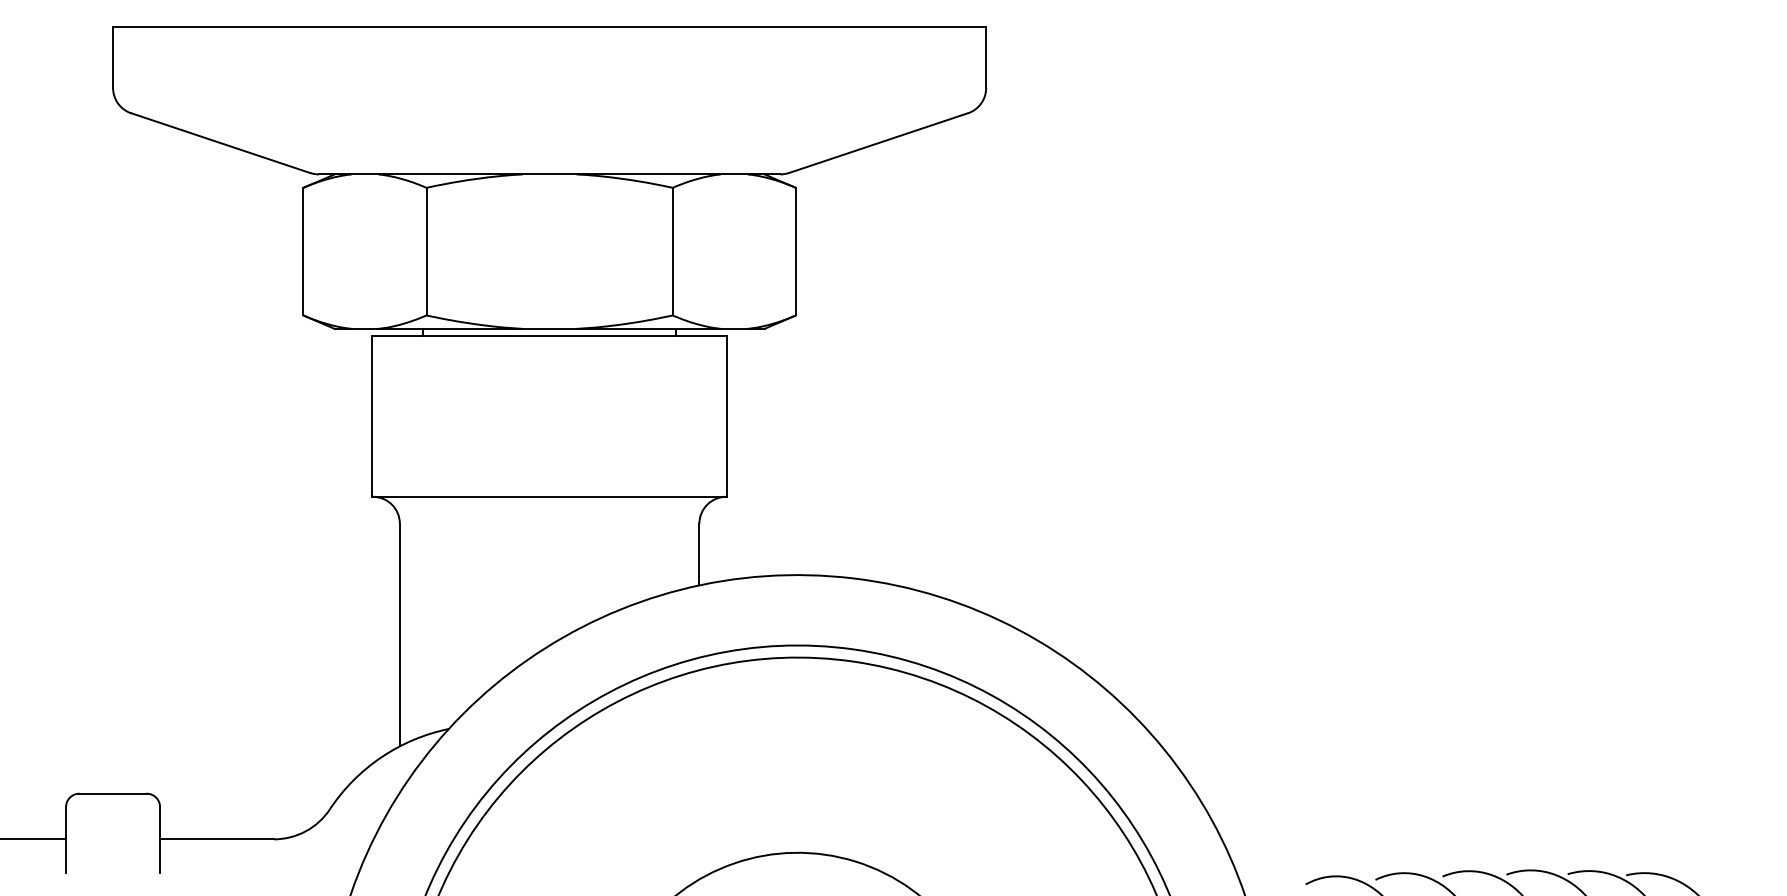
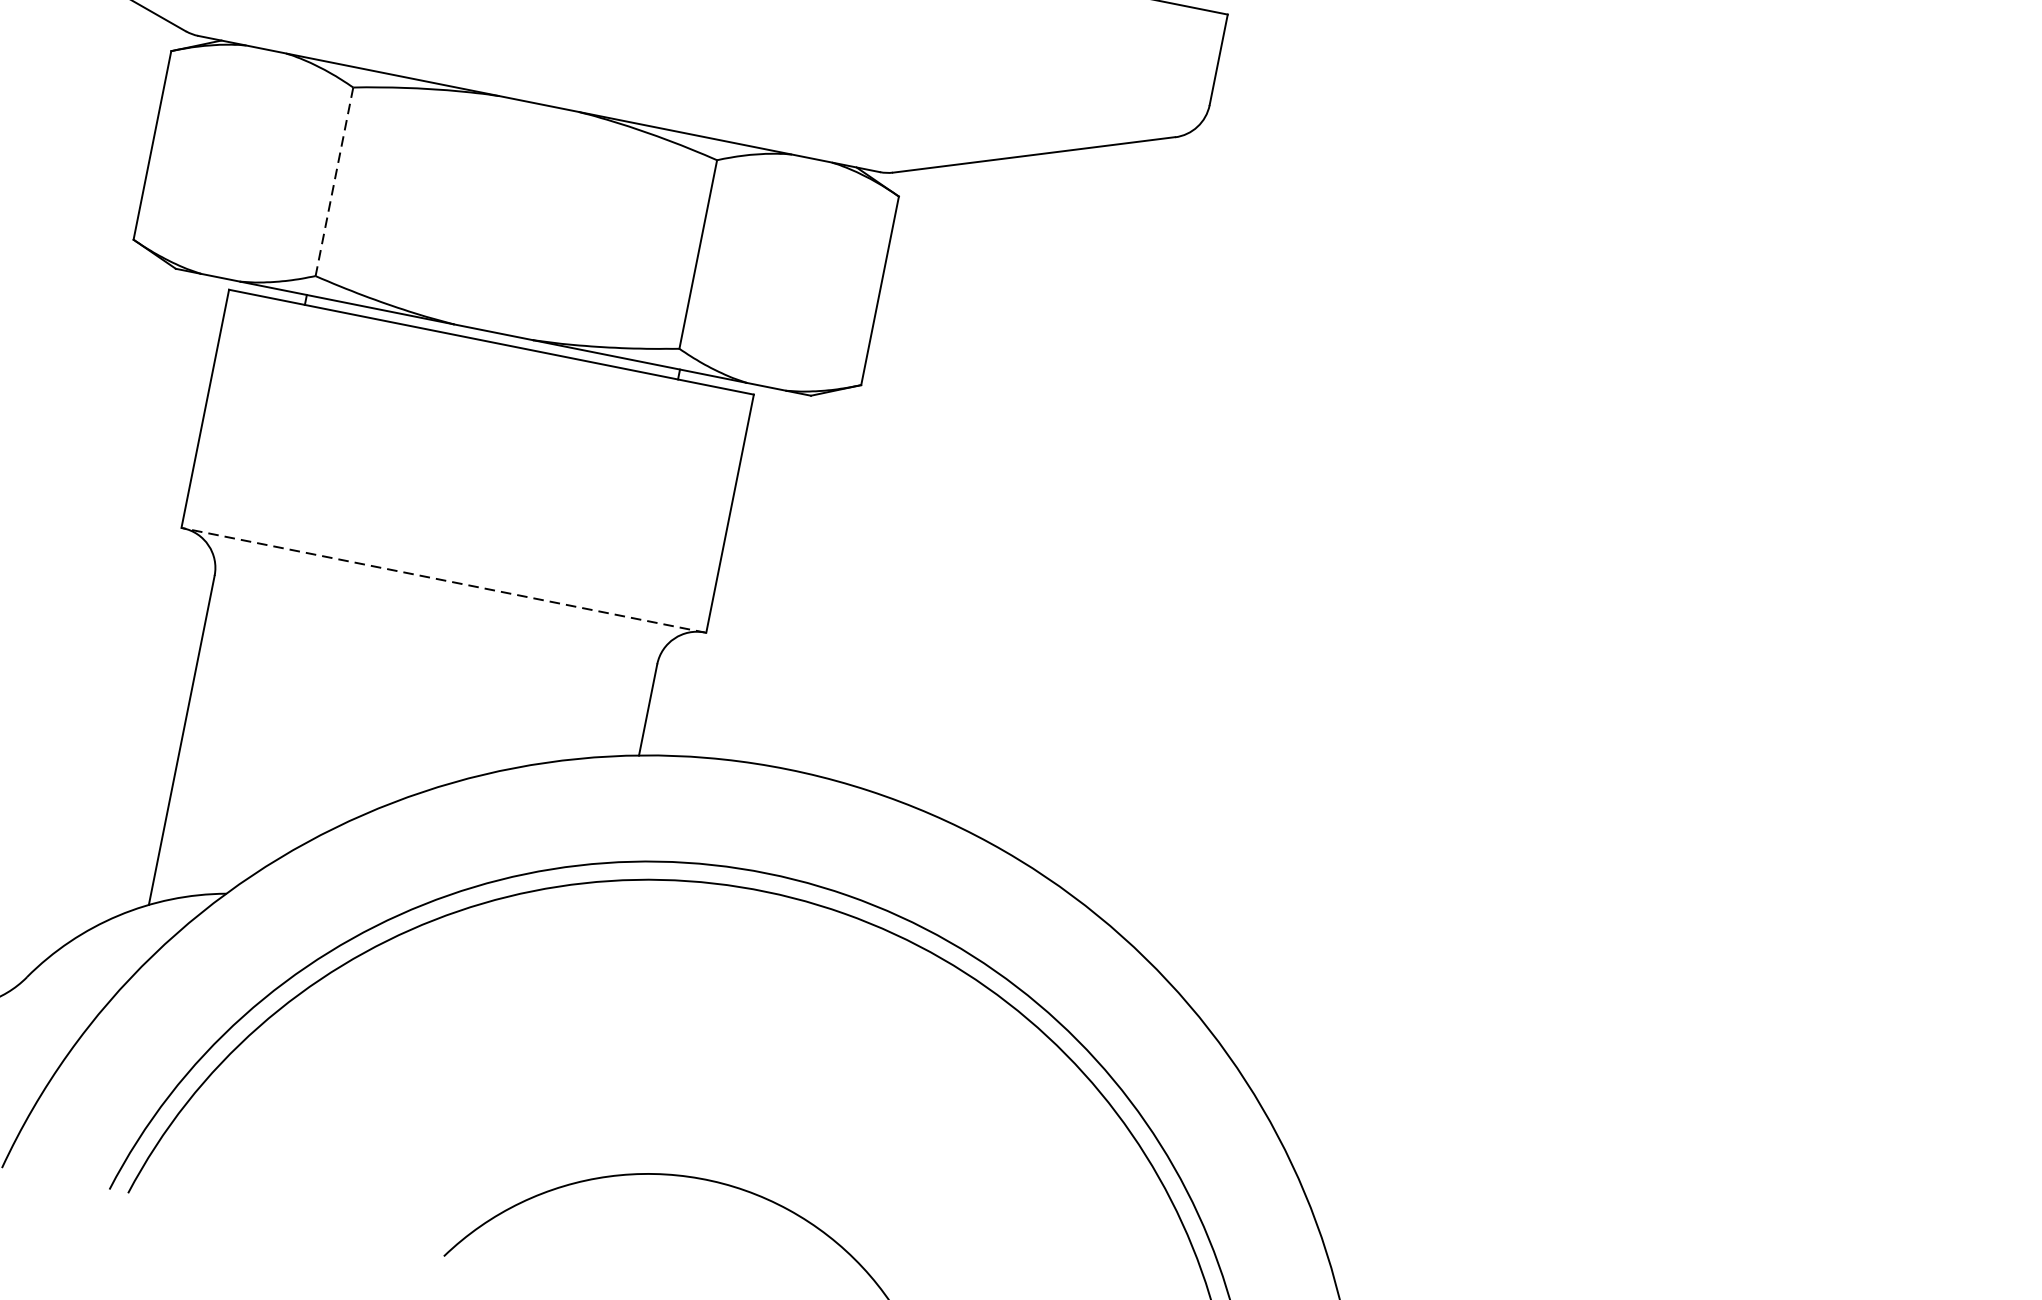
line: (426, 251) -> (334, 181), solid -> dashed
line: (549, 496) -> (443, 579), solid -> dashed

